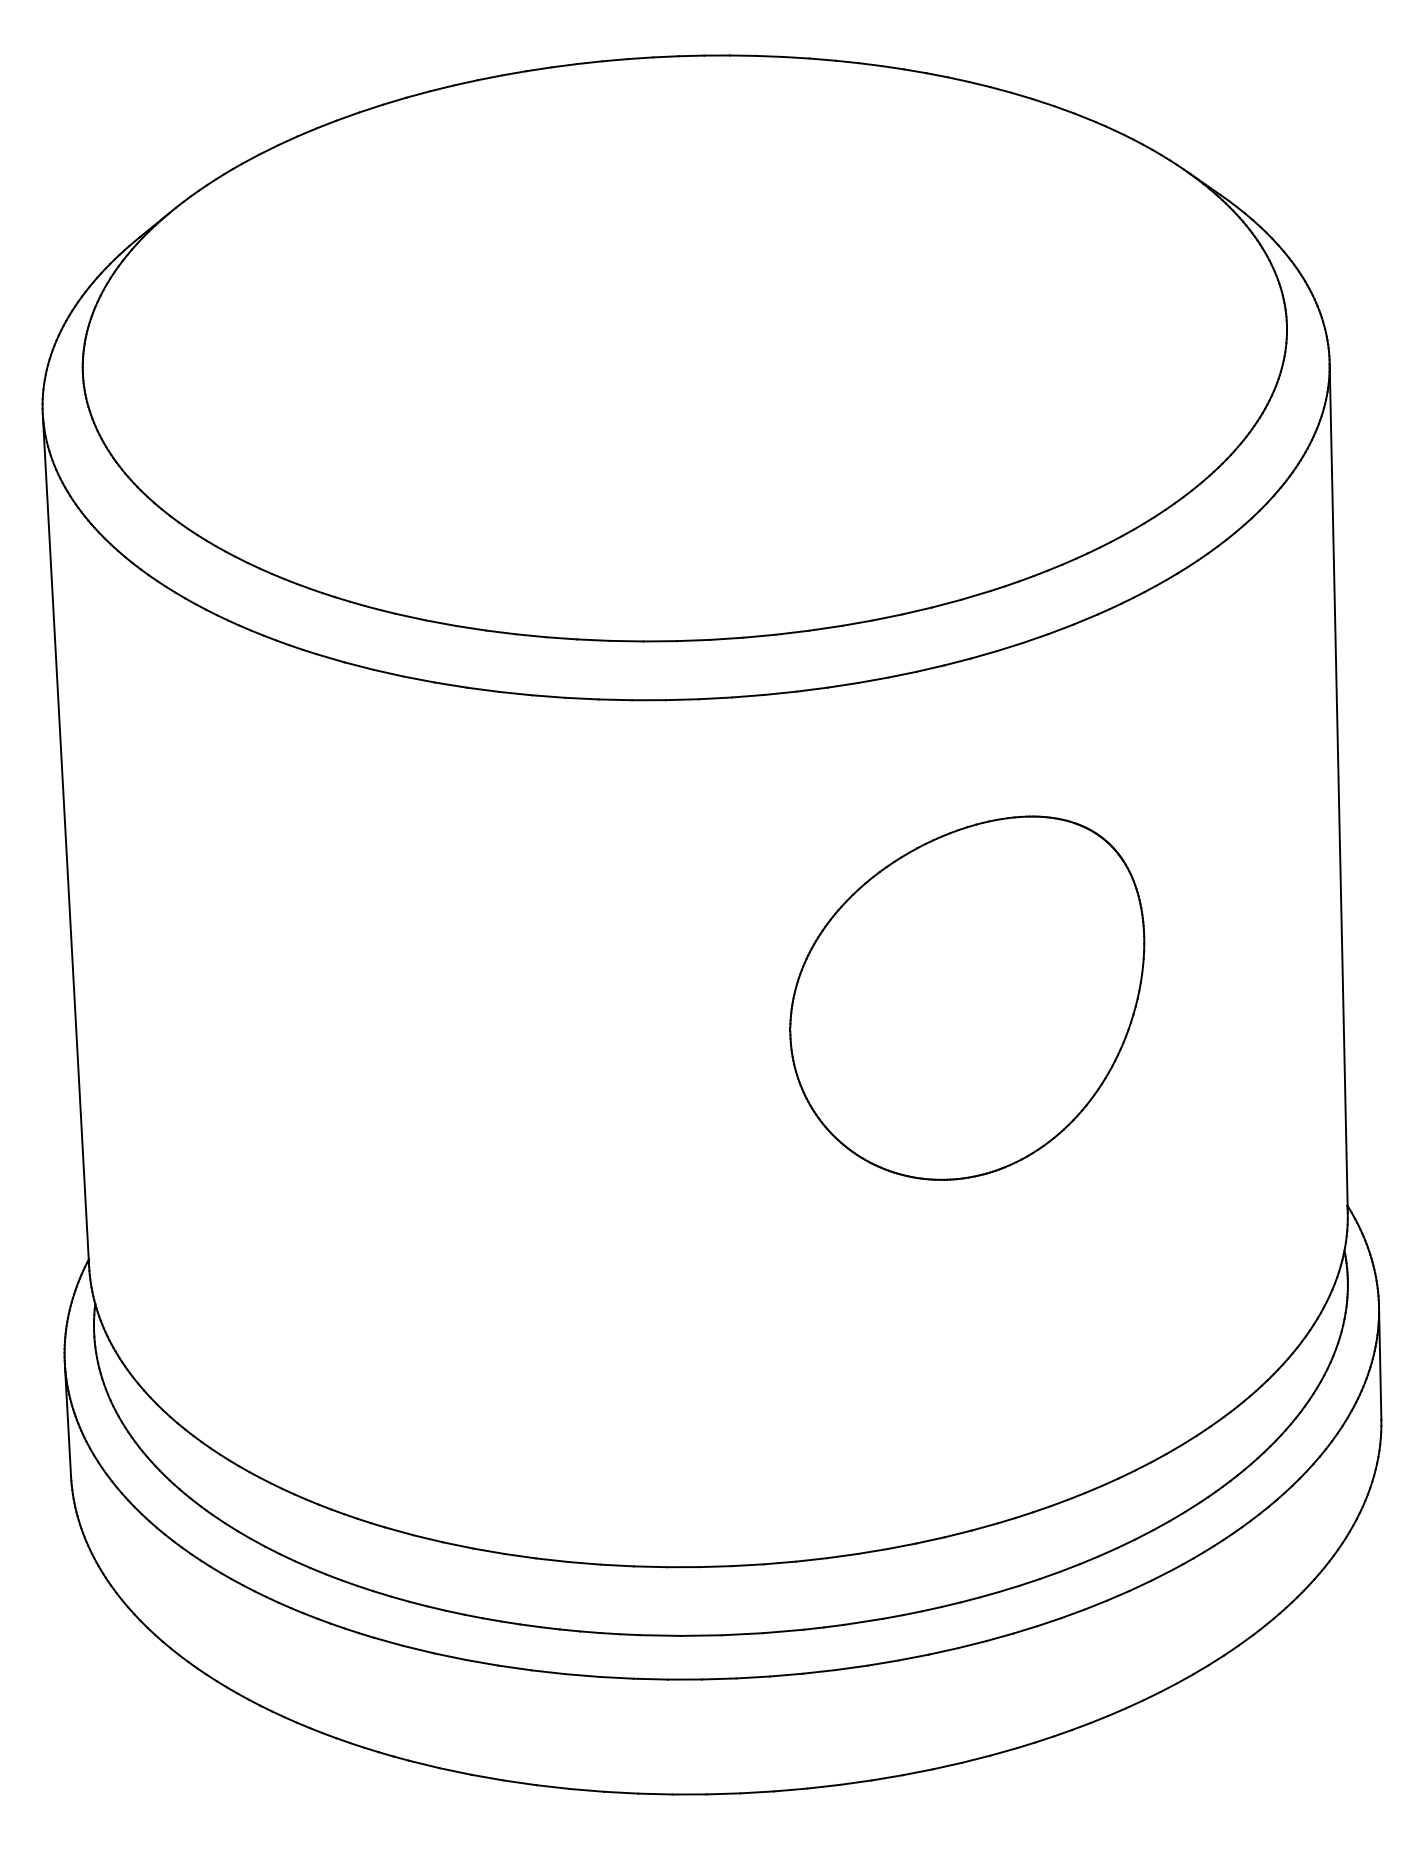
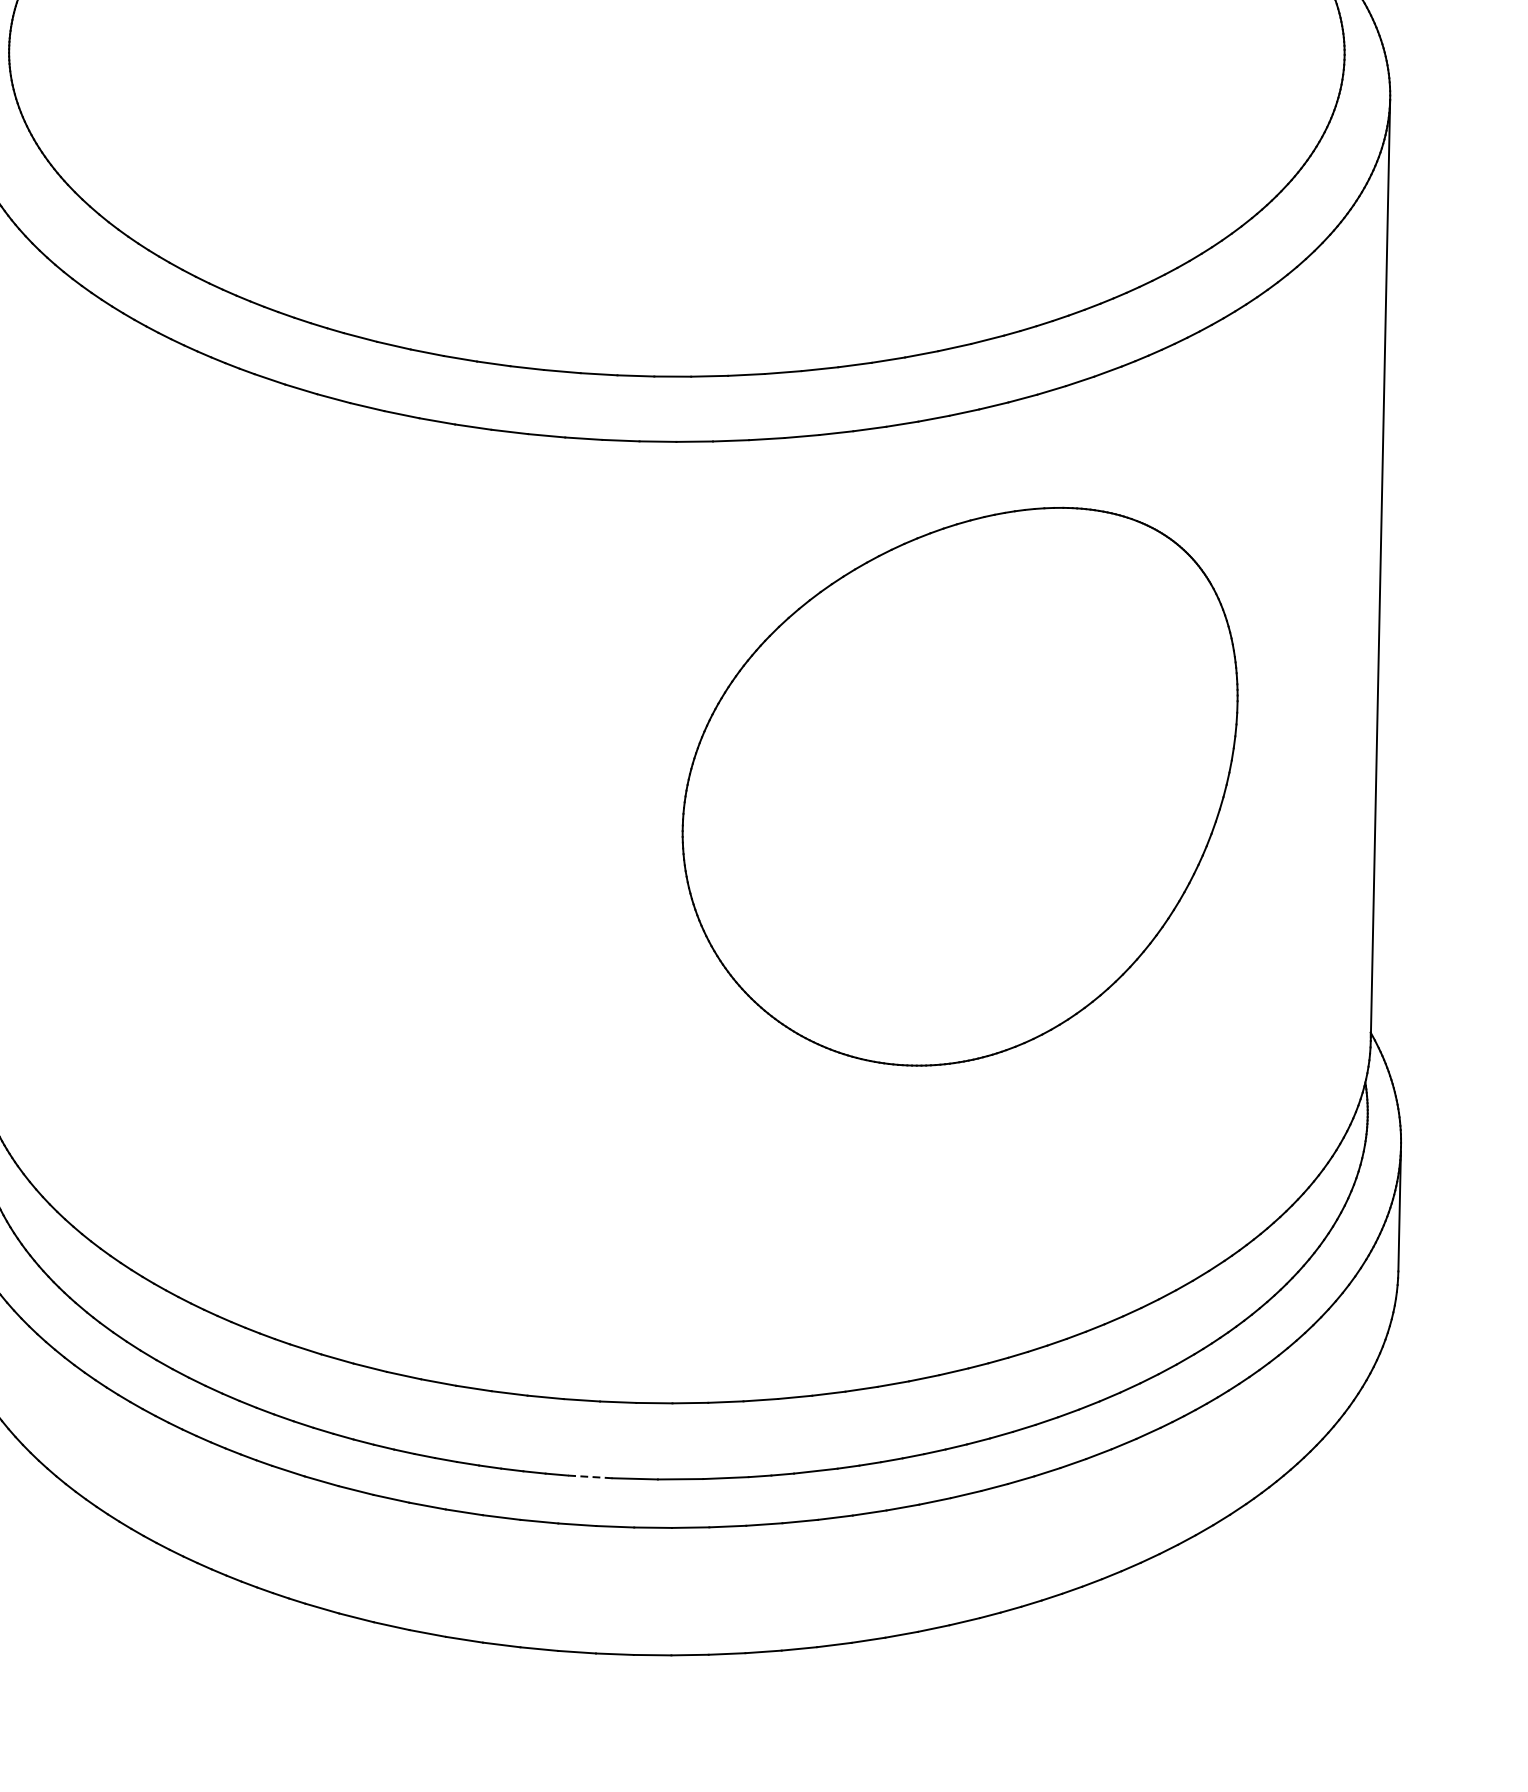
part: (967, 997) -> (959, 784), size x1.4
line: (660, 1635) -> (590, 1476), solid -> dashed

